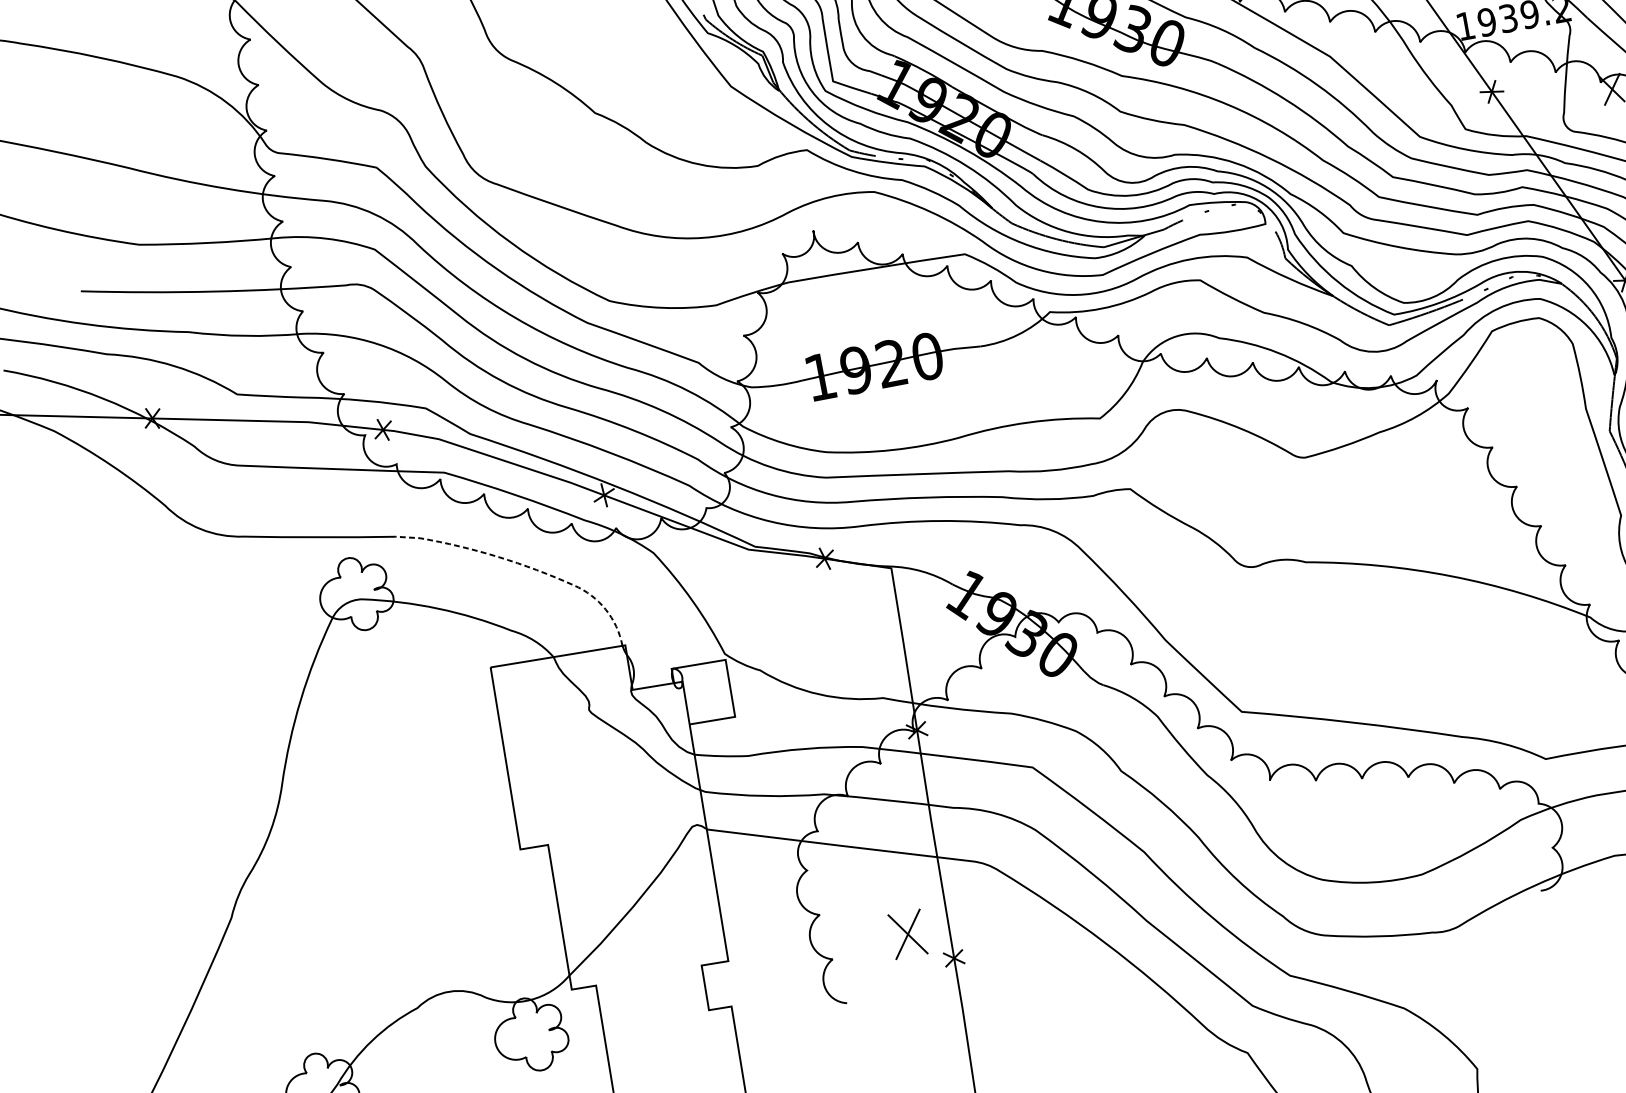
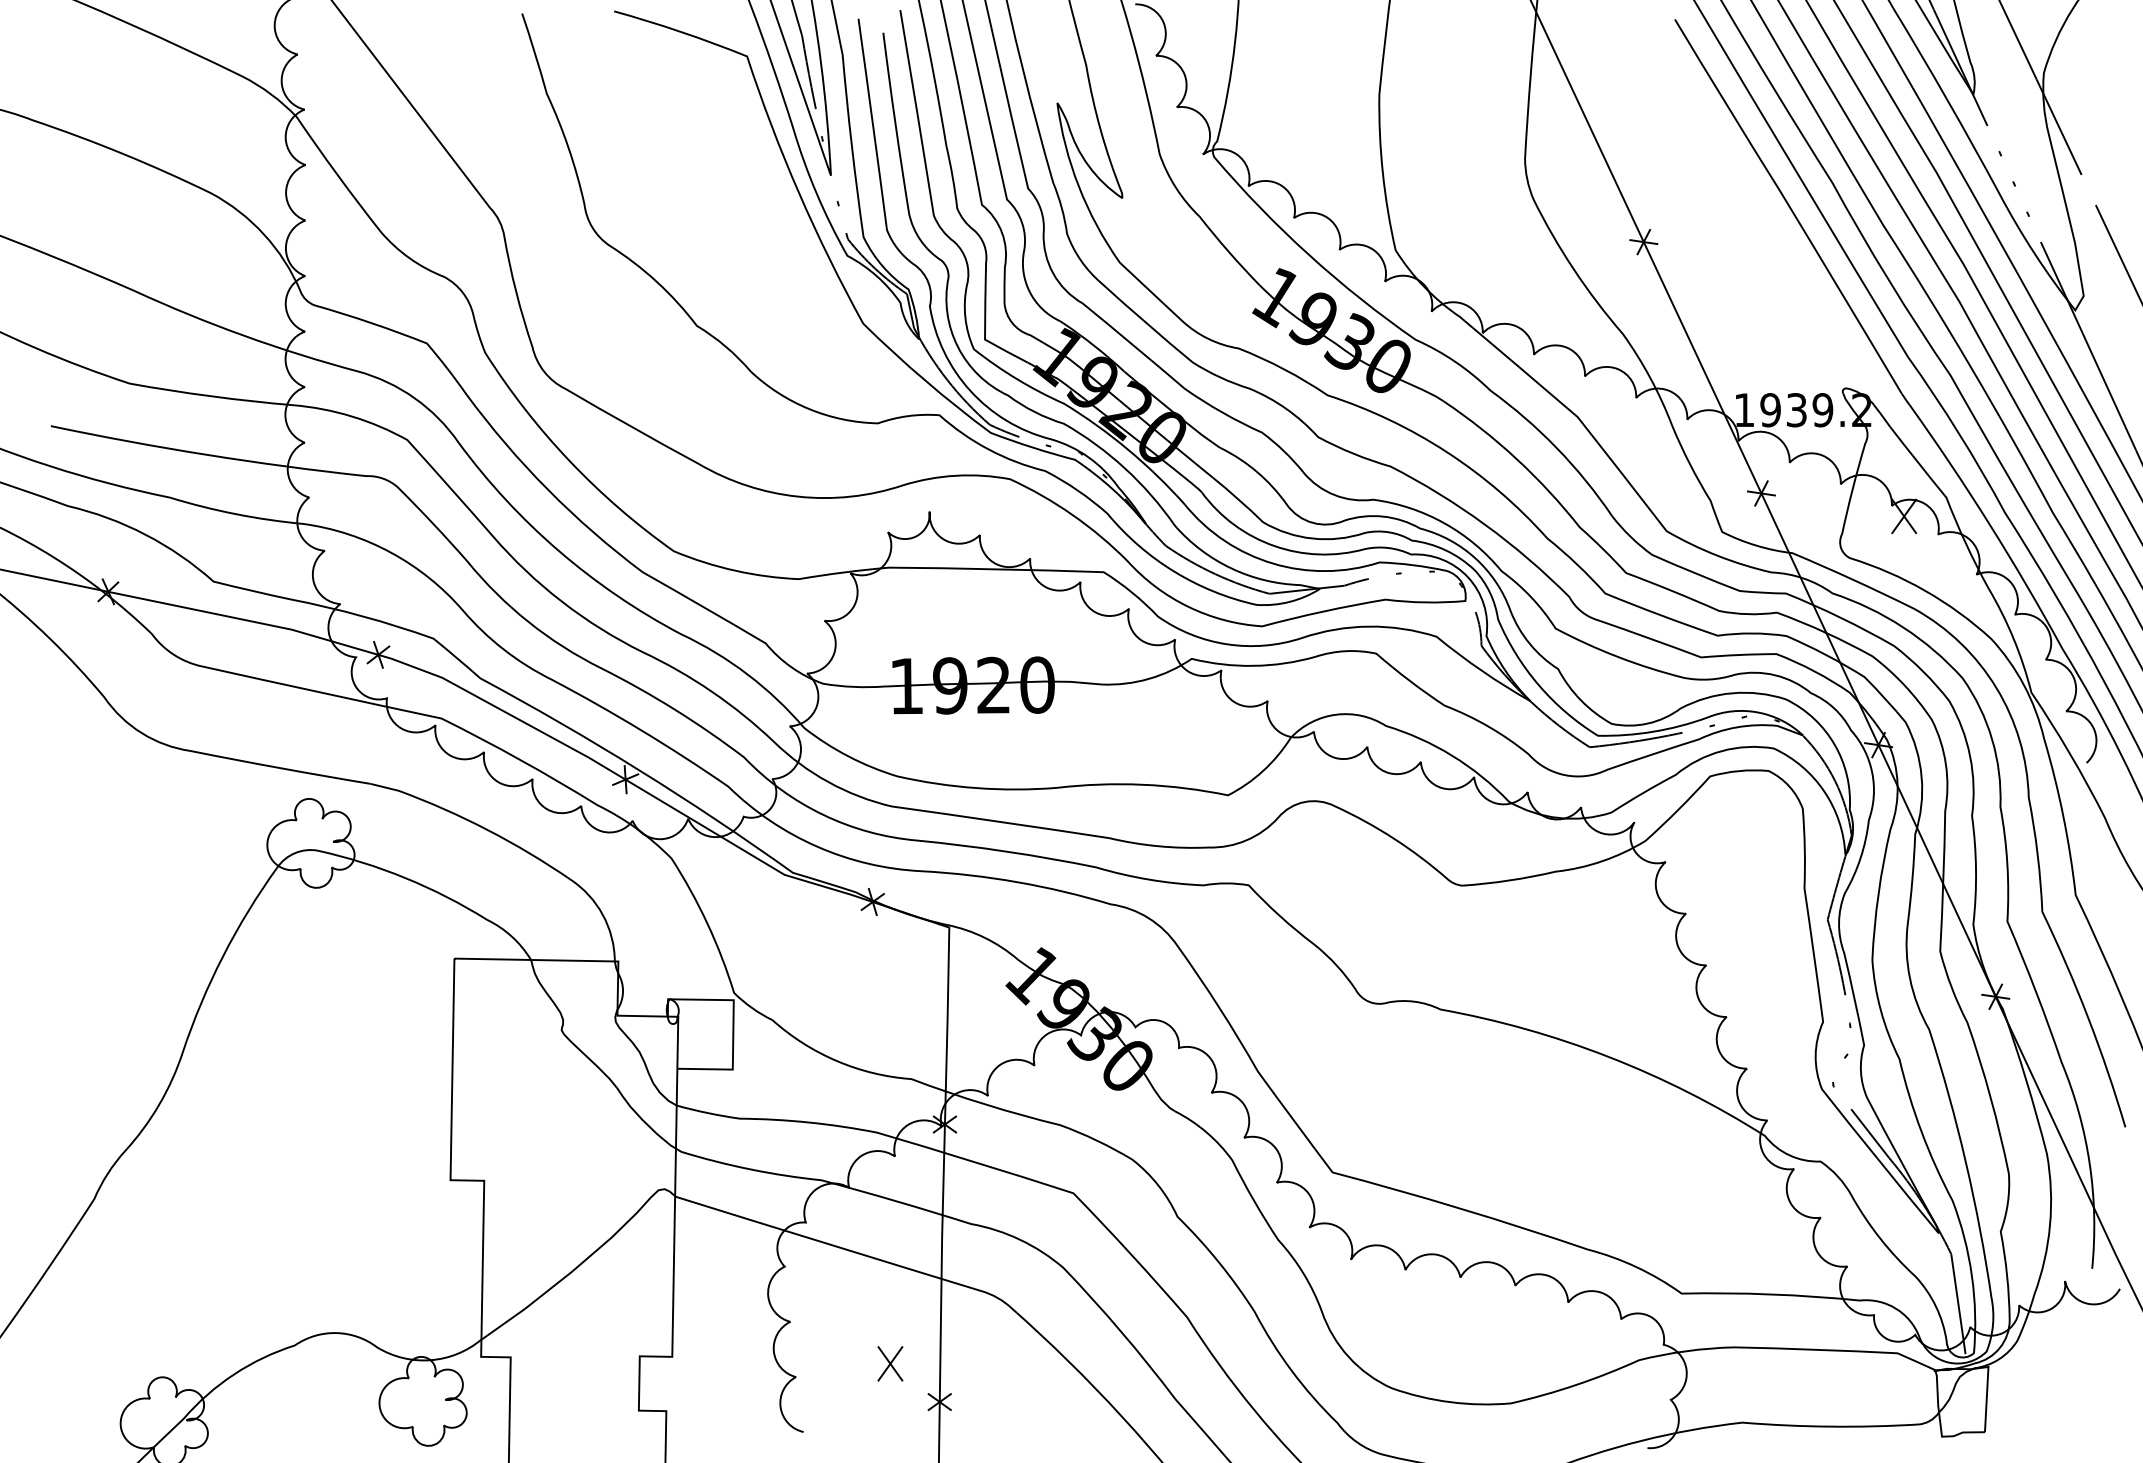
line: (528, 567) -> (520, 848), dashed -> solid
part: (908, 934) -> (890, 1363), size x0.62

